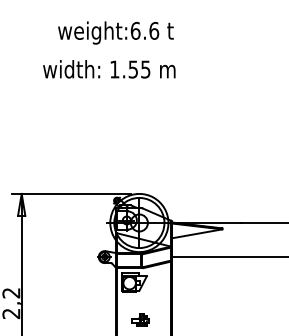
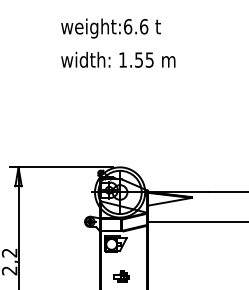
text: (115, 32) -> (110, 28), moved
text: (109, 69) -> (118, 60), moved

